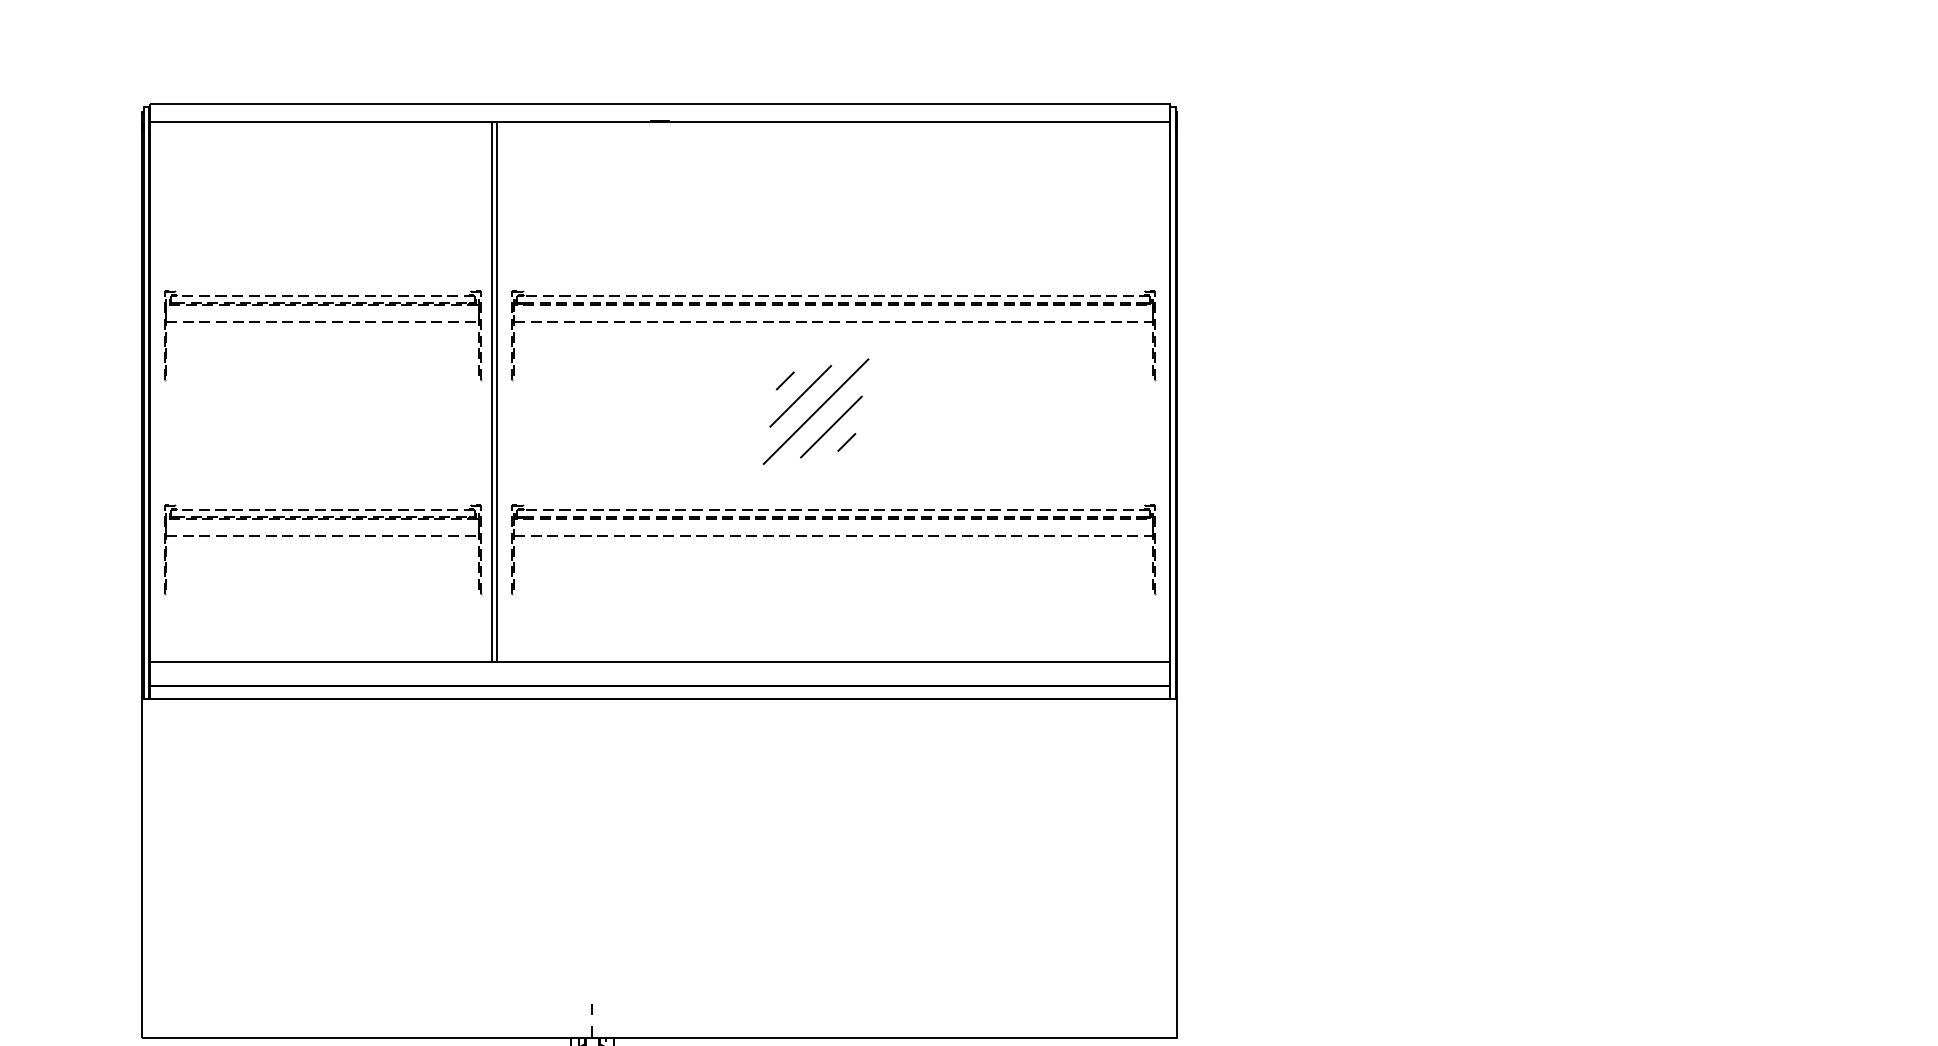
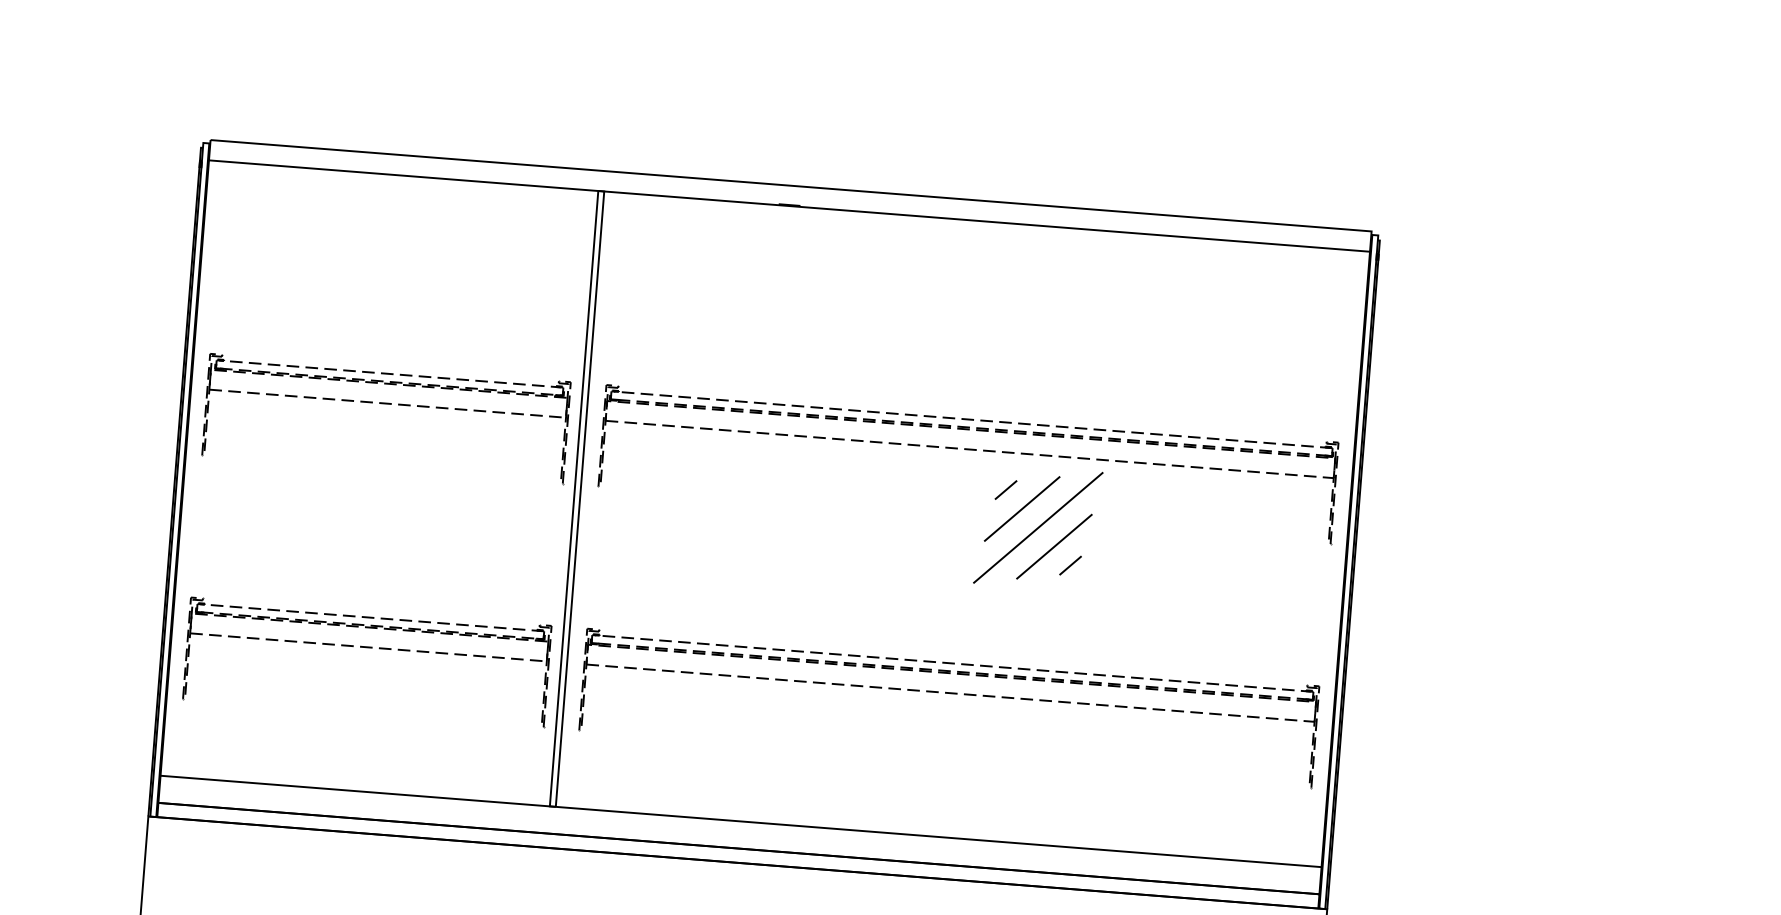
part: (815, 411) -> (1037, 527), moved

